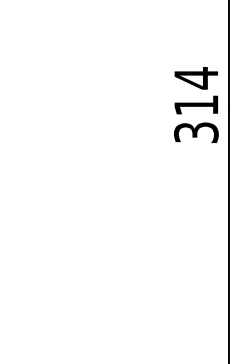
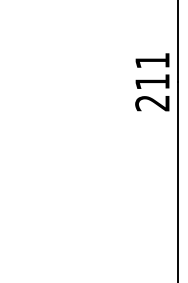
text: (196, 104) -> (152, 81), 314 -> 211

